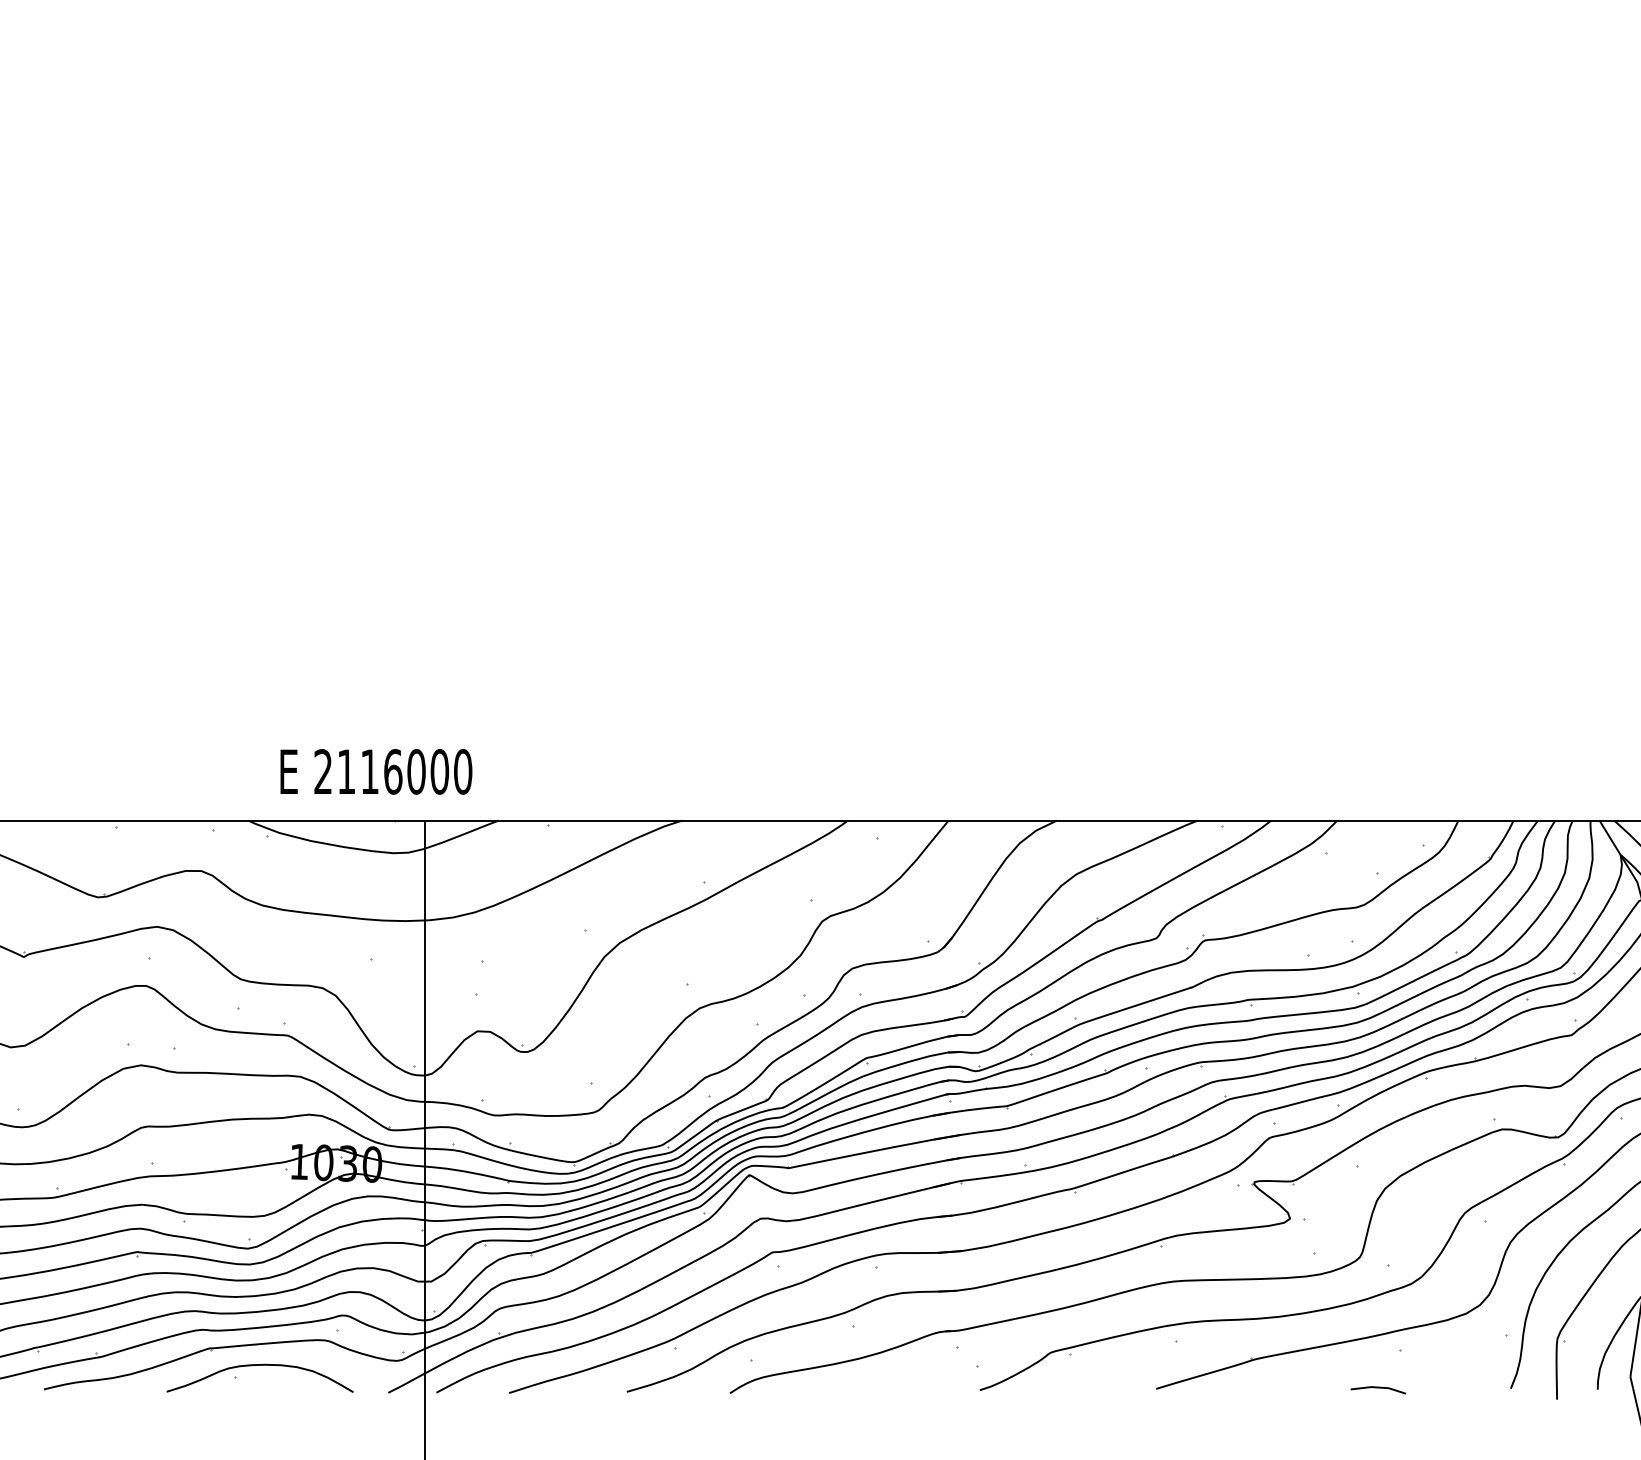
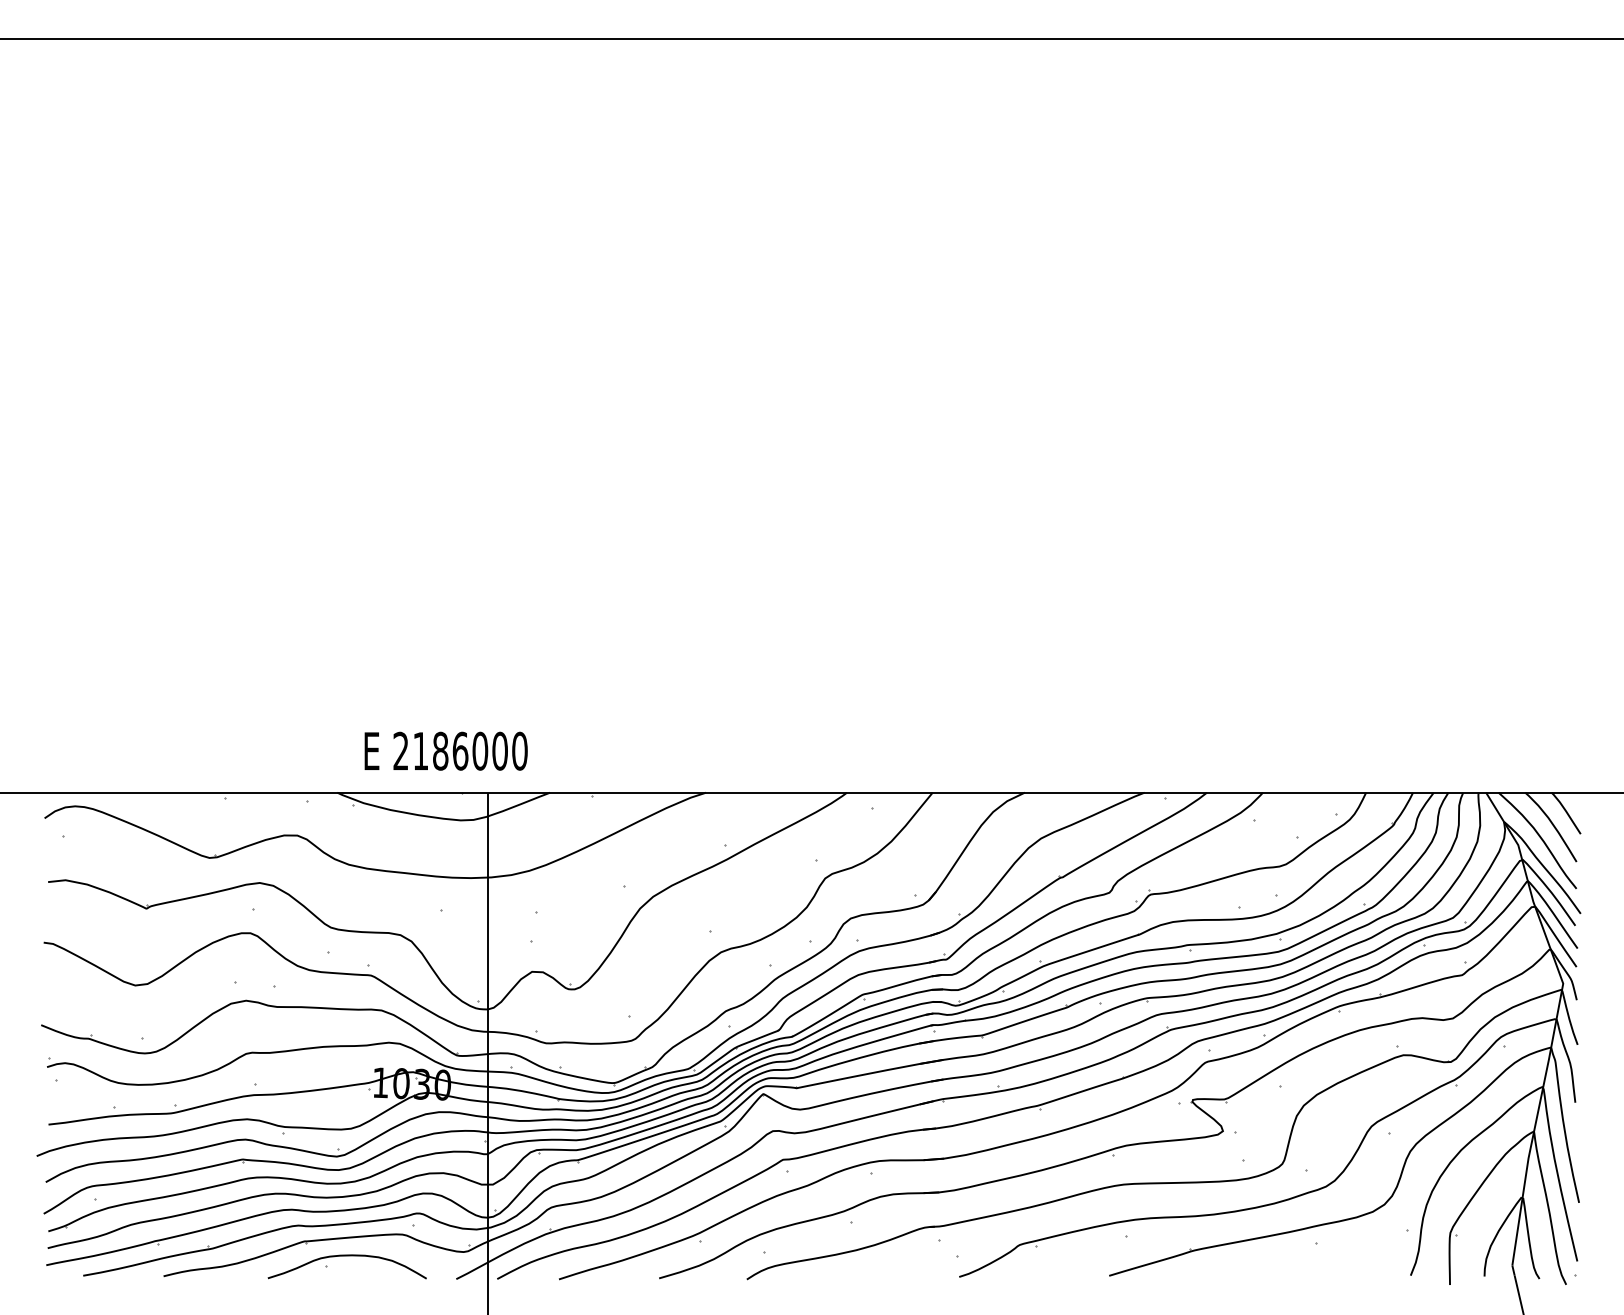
text: (369, 770) -> (440, 750), 2116000 -> 2186000
line: (1377, 1388) -> (1297, 1275), removed

